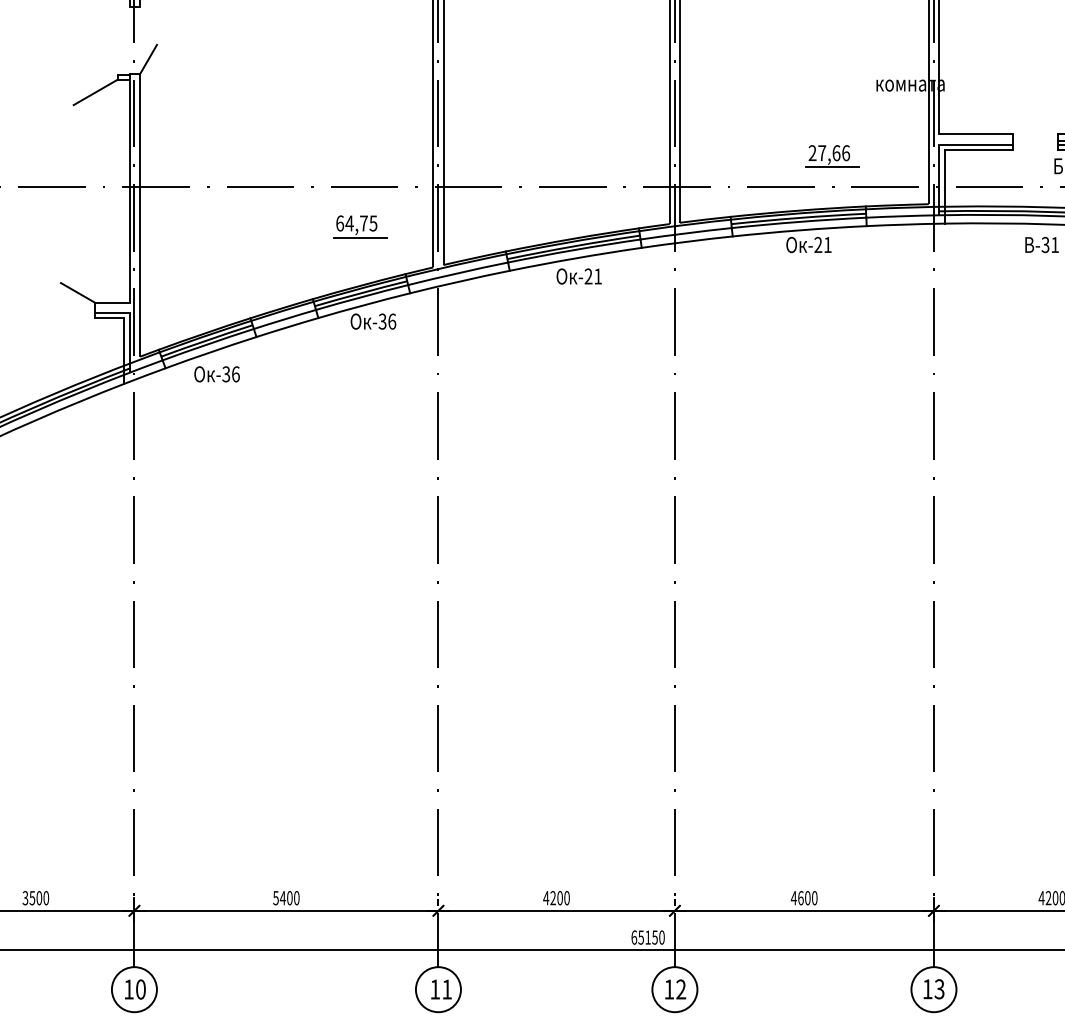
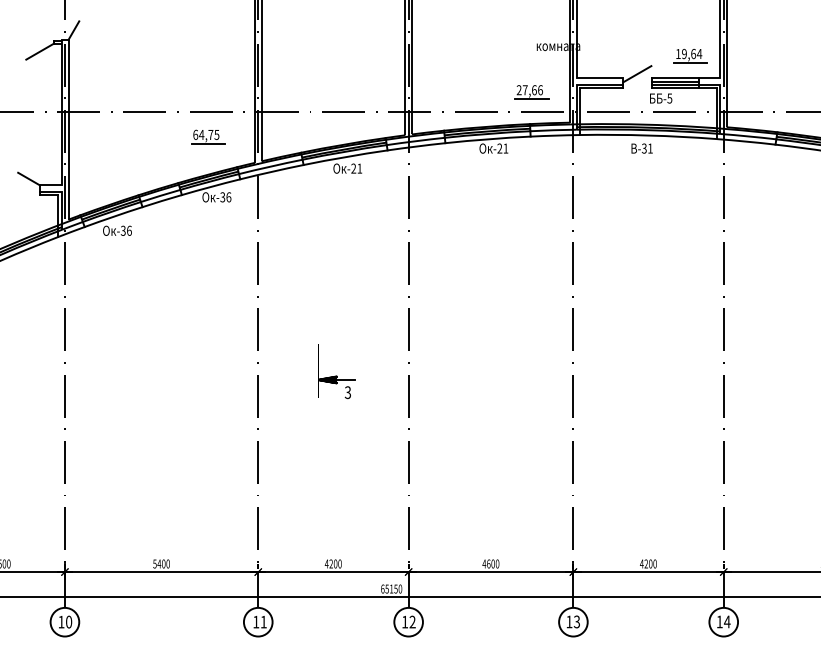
line: (1034, 128) -> (637, 74), added
part: (831, 156) -> (531, 92), moved
part: (561, 595) -> (336, 371), added

